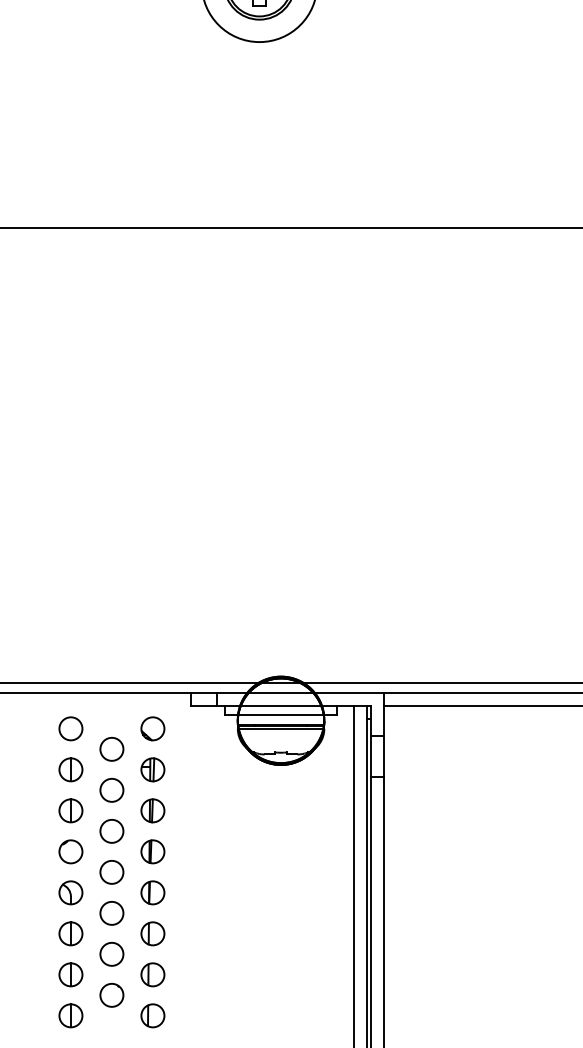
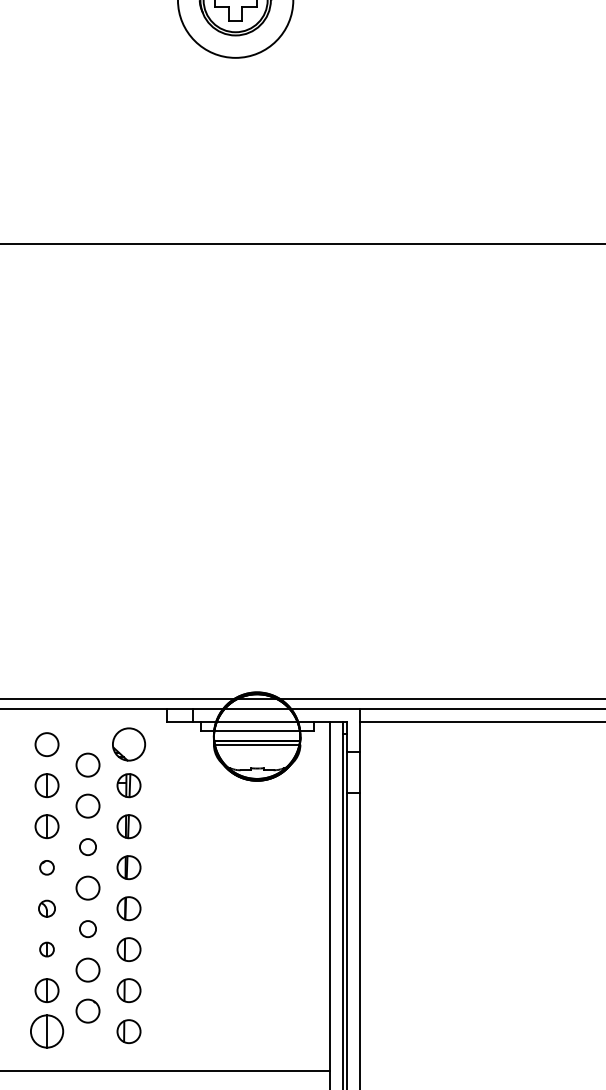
part: (152, 728) -> (128, 744), size x1.4
circle: (111, 830) -> (87, 846), size x0.7
circle: (70, 851) -> (46, 867), size x0.6
part: (70, 892) -> (46, 908), size x0.7
circle: (111, 912) -> (87, 928), size x0.7
part: (70, 933) -> (46, 949), size x0.6
part: (70, 1015) -> (46, 1031), size x1.4

